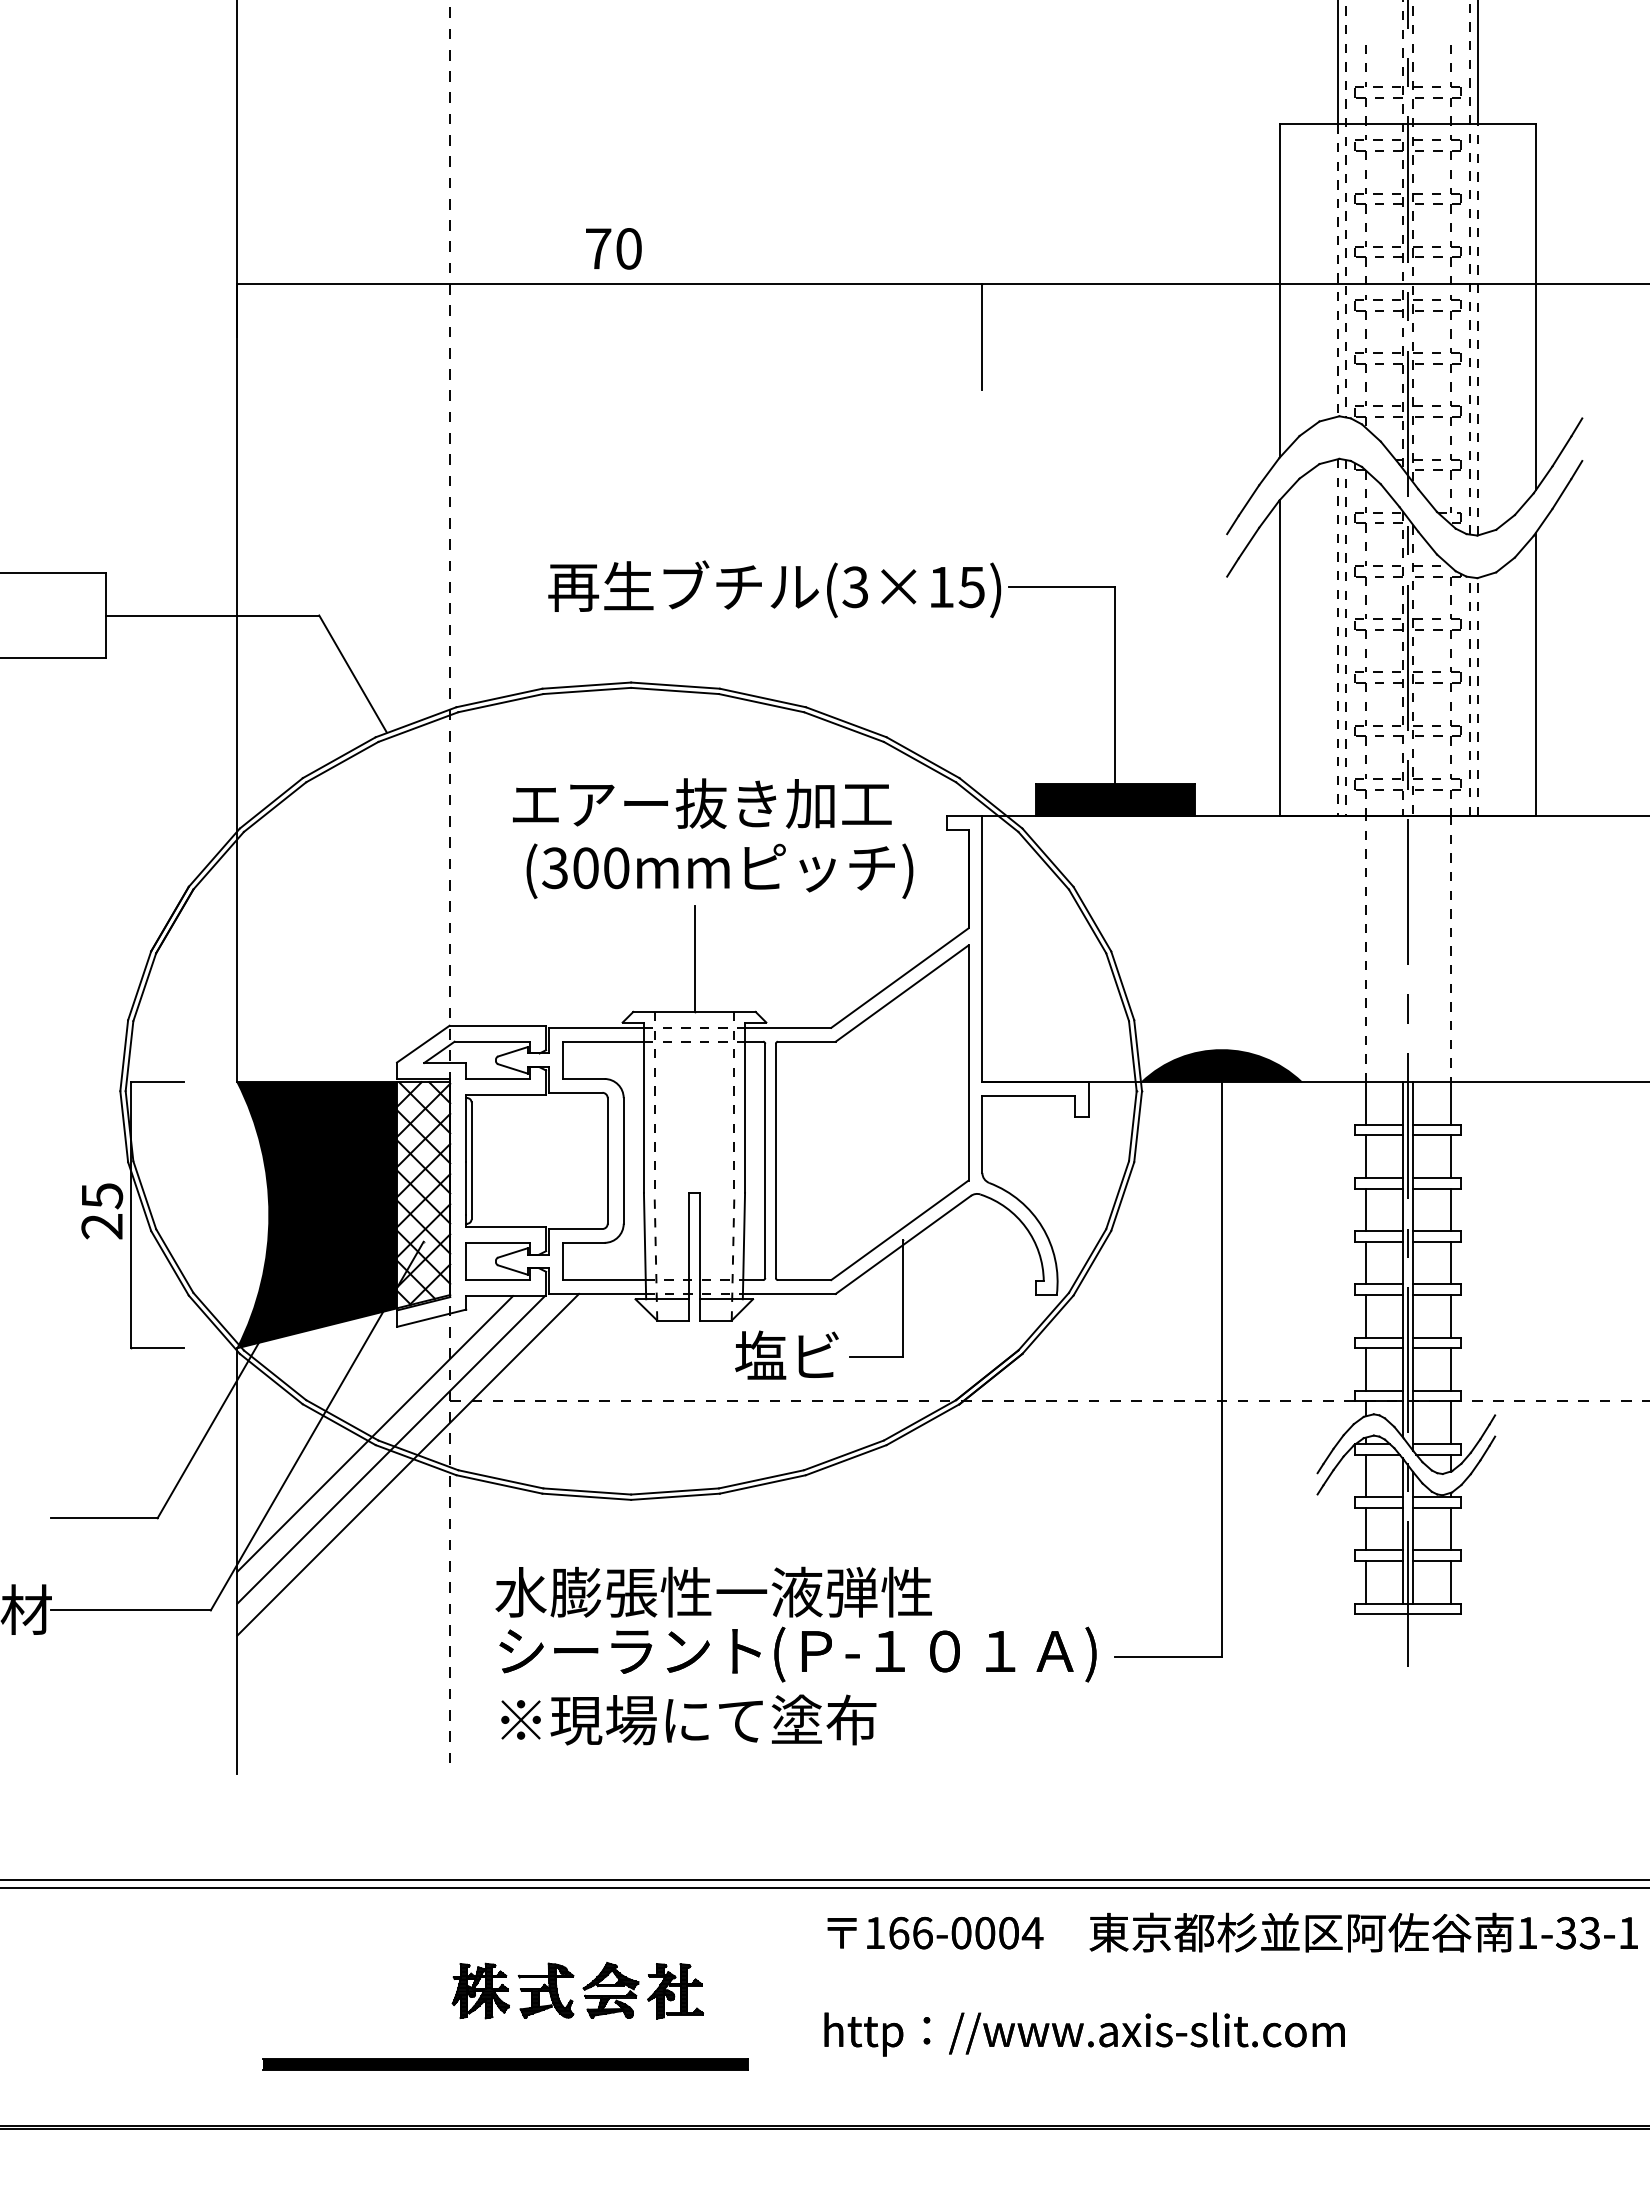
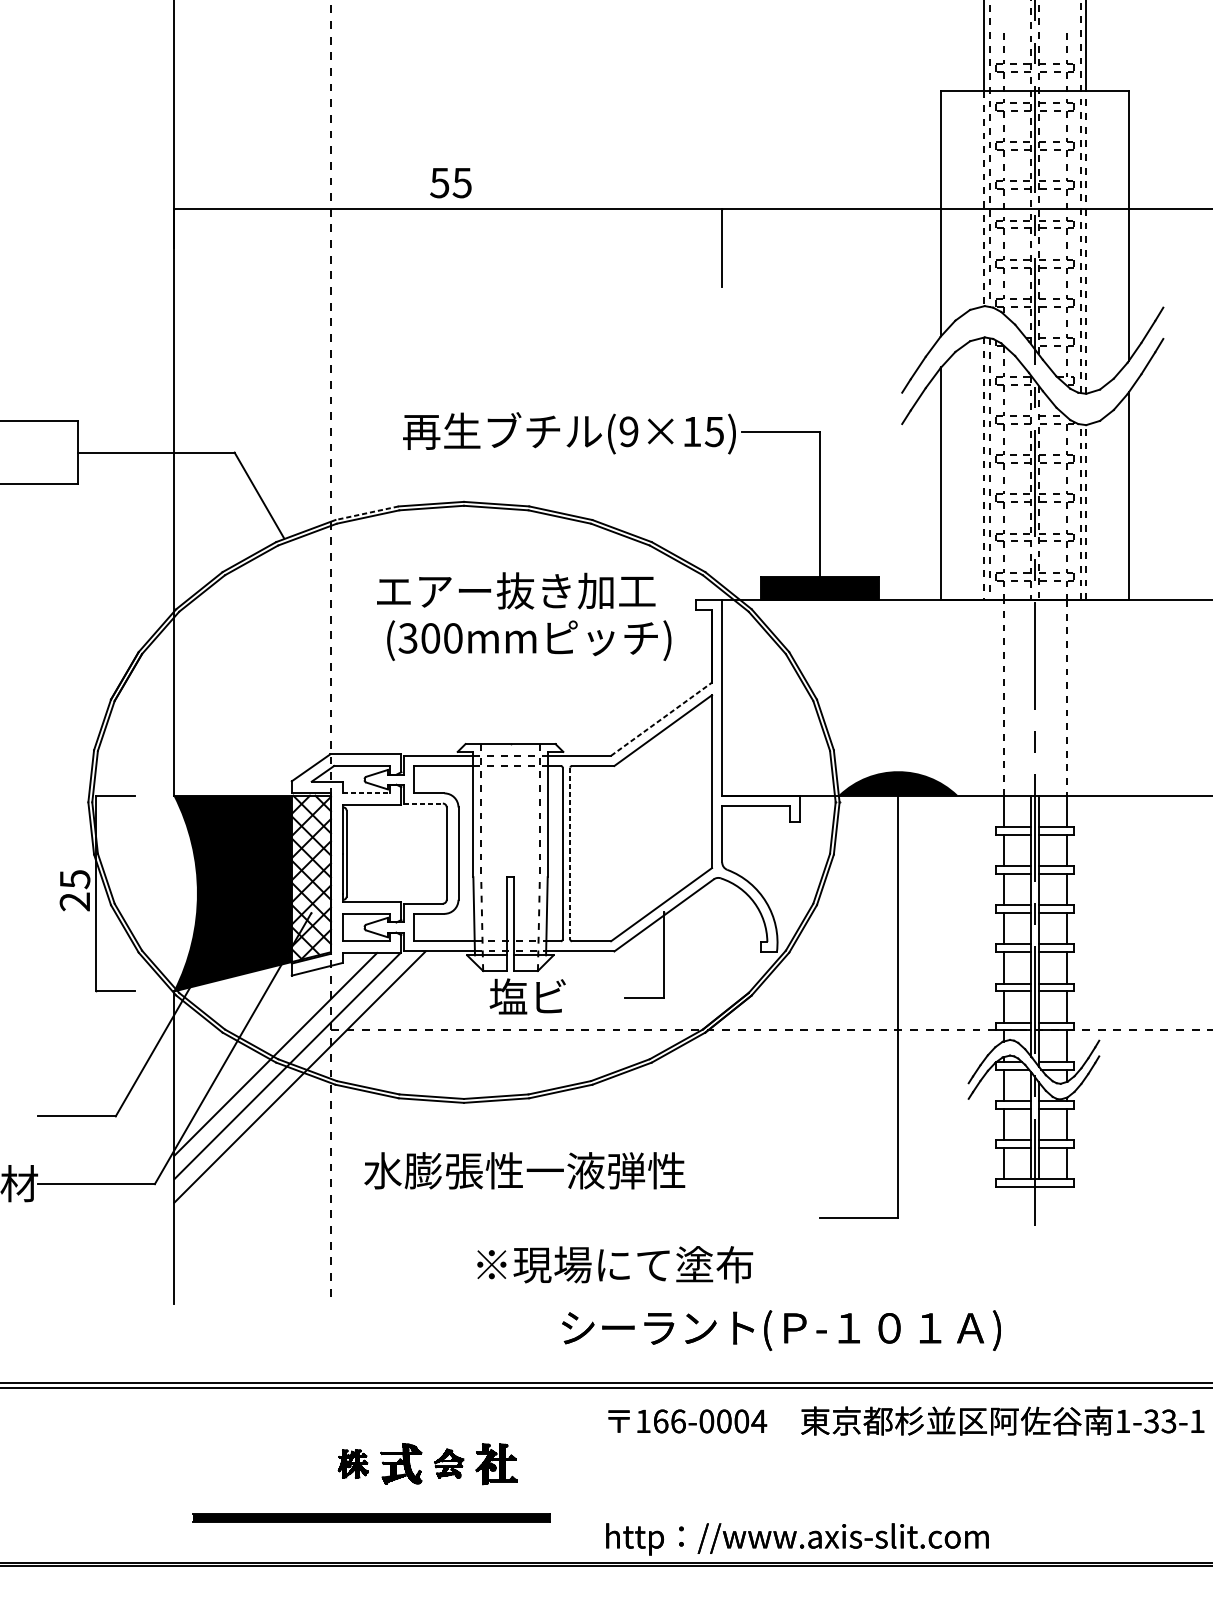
text: (613, 248) -> (450, 182), 70 -> 55
text: (855, 587) -> (628, 431), (3×15) -> (9×15)
line: (499, 697) -> (367, 512), solid -> dashed
line: (694, 958) -> (510, 704), removed
line: (899, 978) -> (661, 719), solid -> dashed
line: (498, 1078) -> (366, 793), solid -> dashed
line: (575, 1092) -> (423, 803), solid -> dashed
line: (775, 1161) -> (570, 854), solid -> dashed
text: (786, 1354) -> (527, 995), moved
text: (797, 1654) -> (781, 1330), moved
text: (688, 1719) -> (614, 1264), moved
part: (480, 1990) -> (353, 1463), size x0.7
part: (610, 1990) -> (448, 1463), size x0.7
text: (1084, 2034) -> (797, 1539), moved

